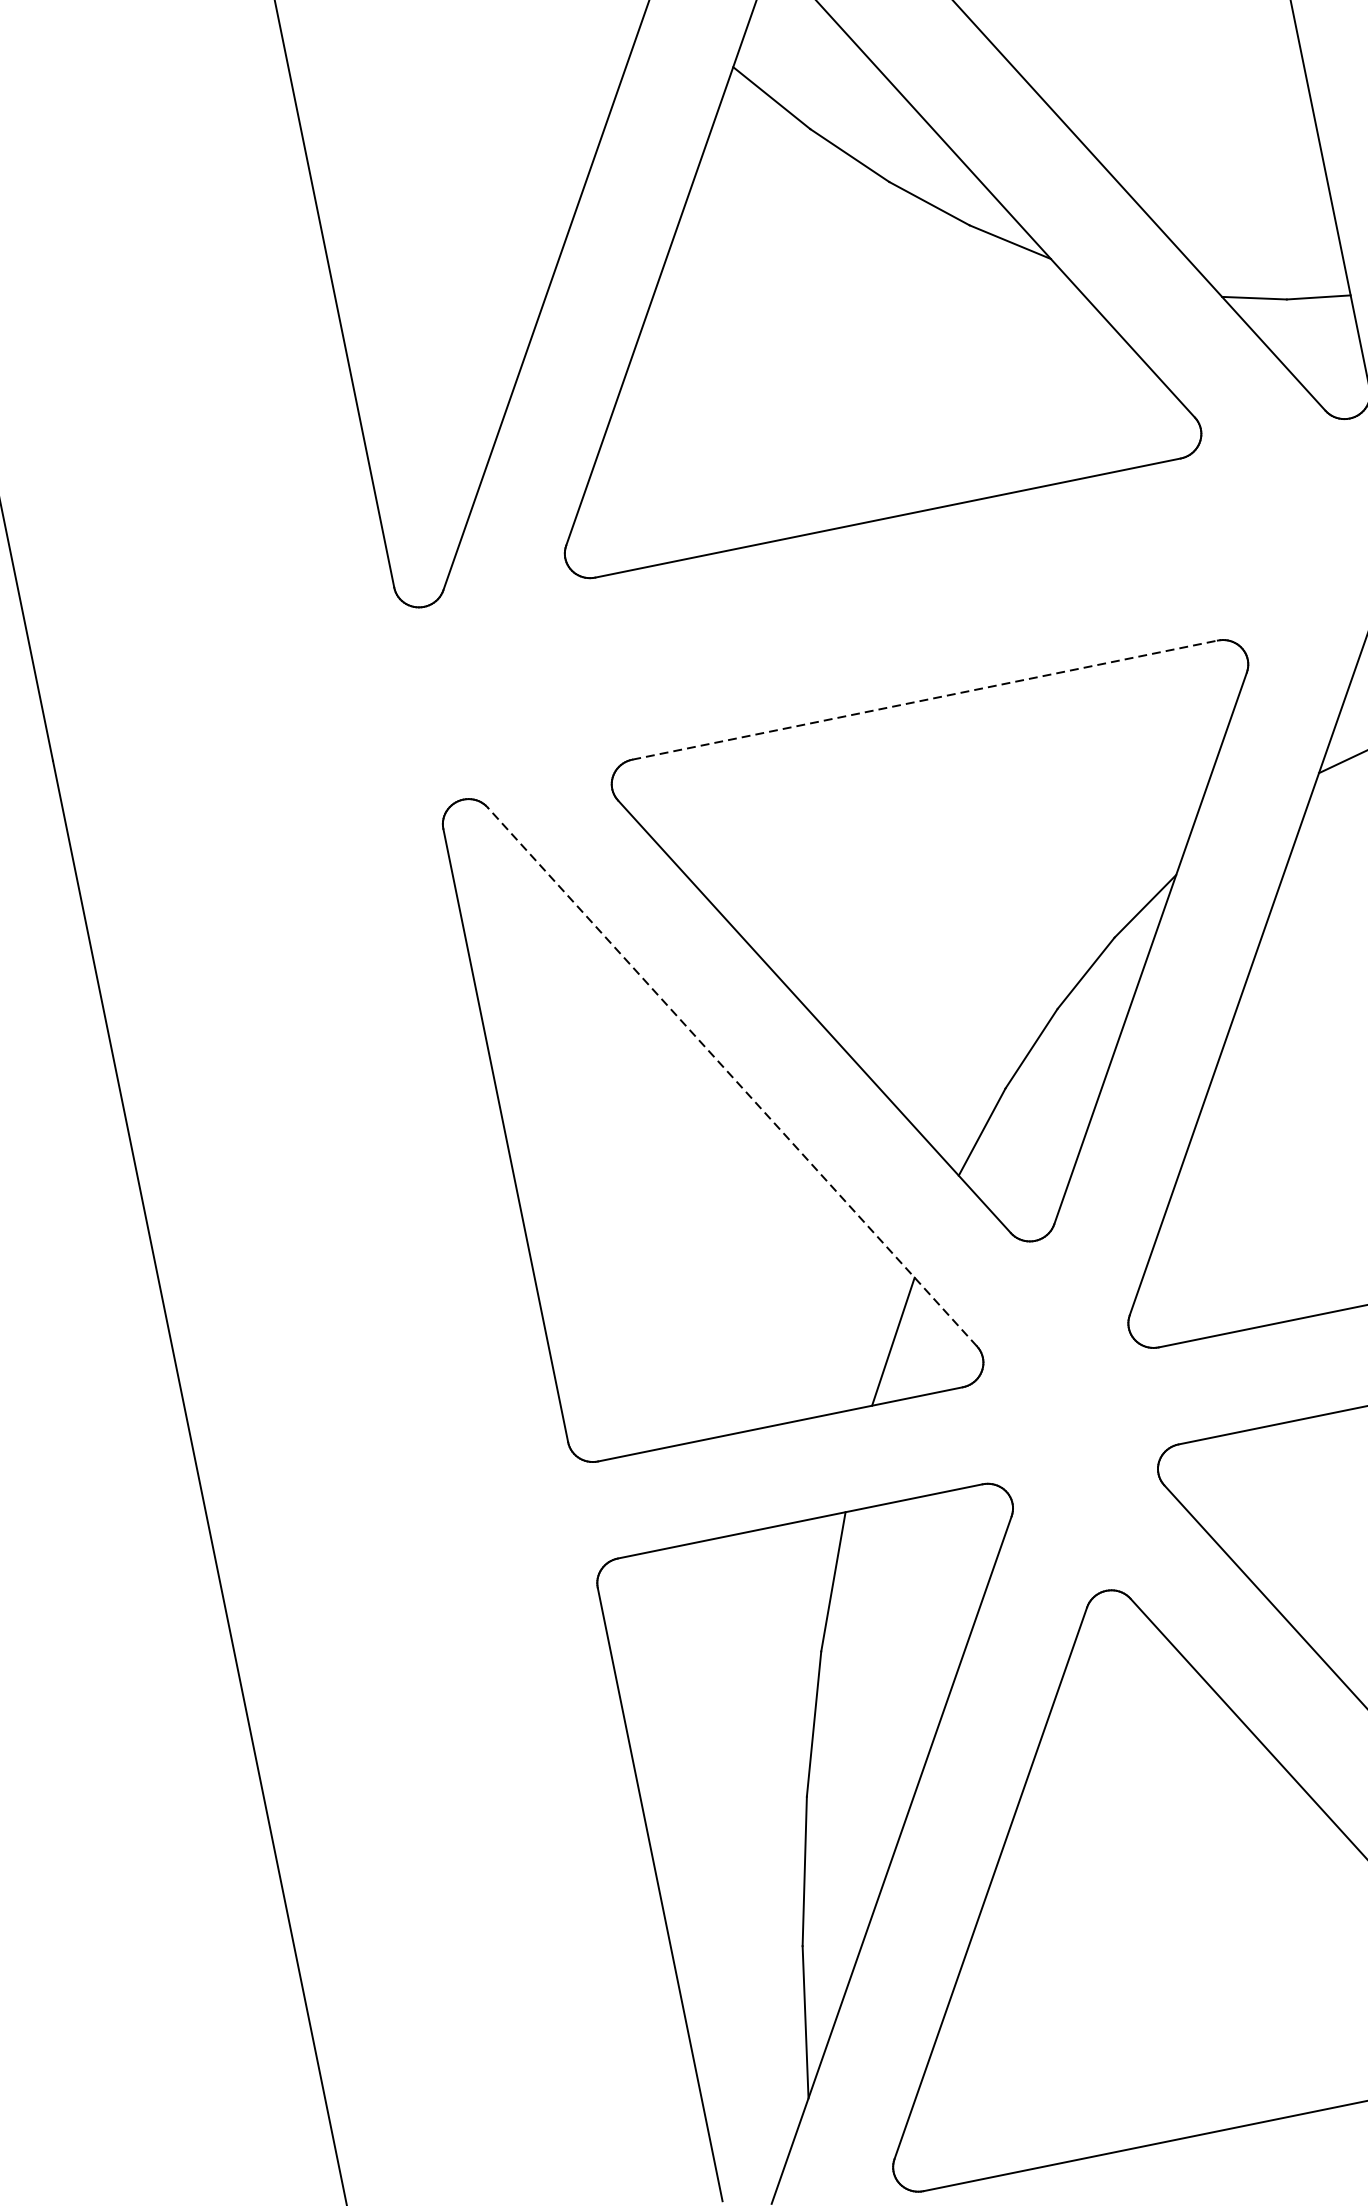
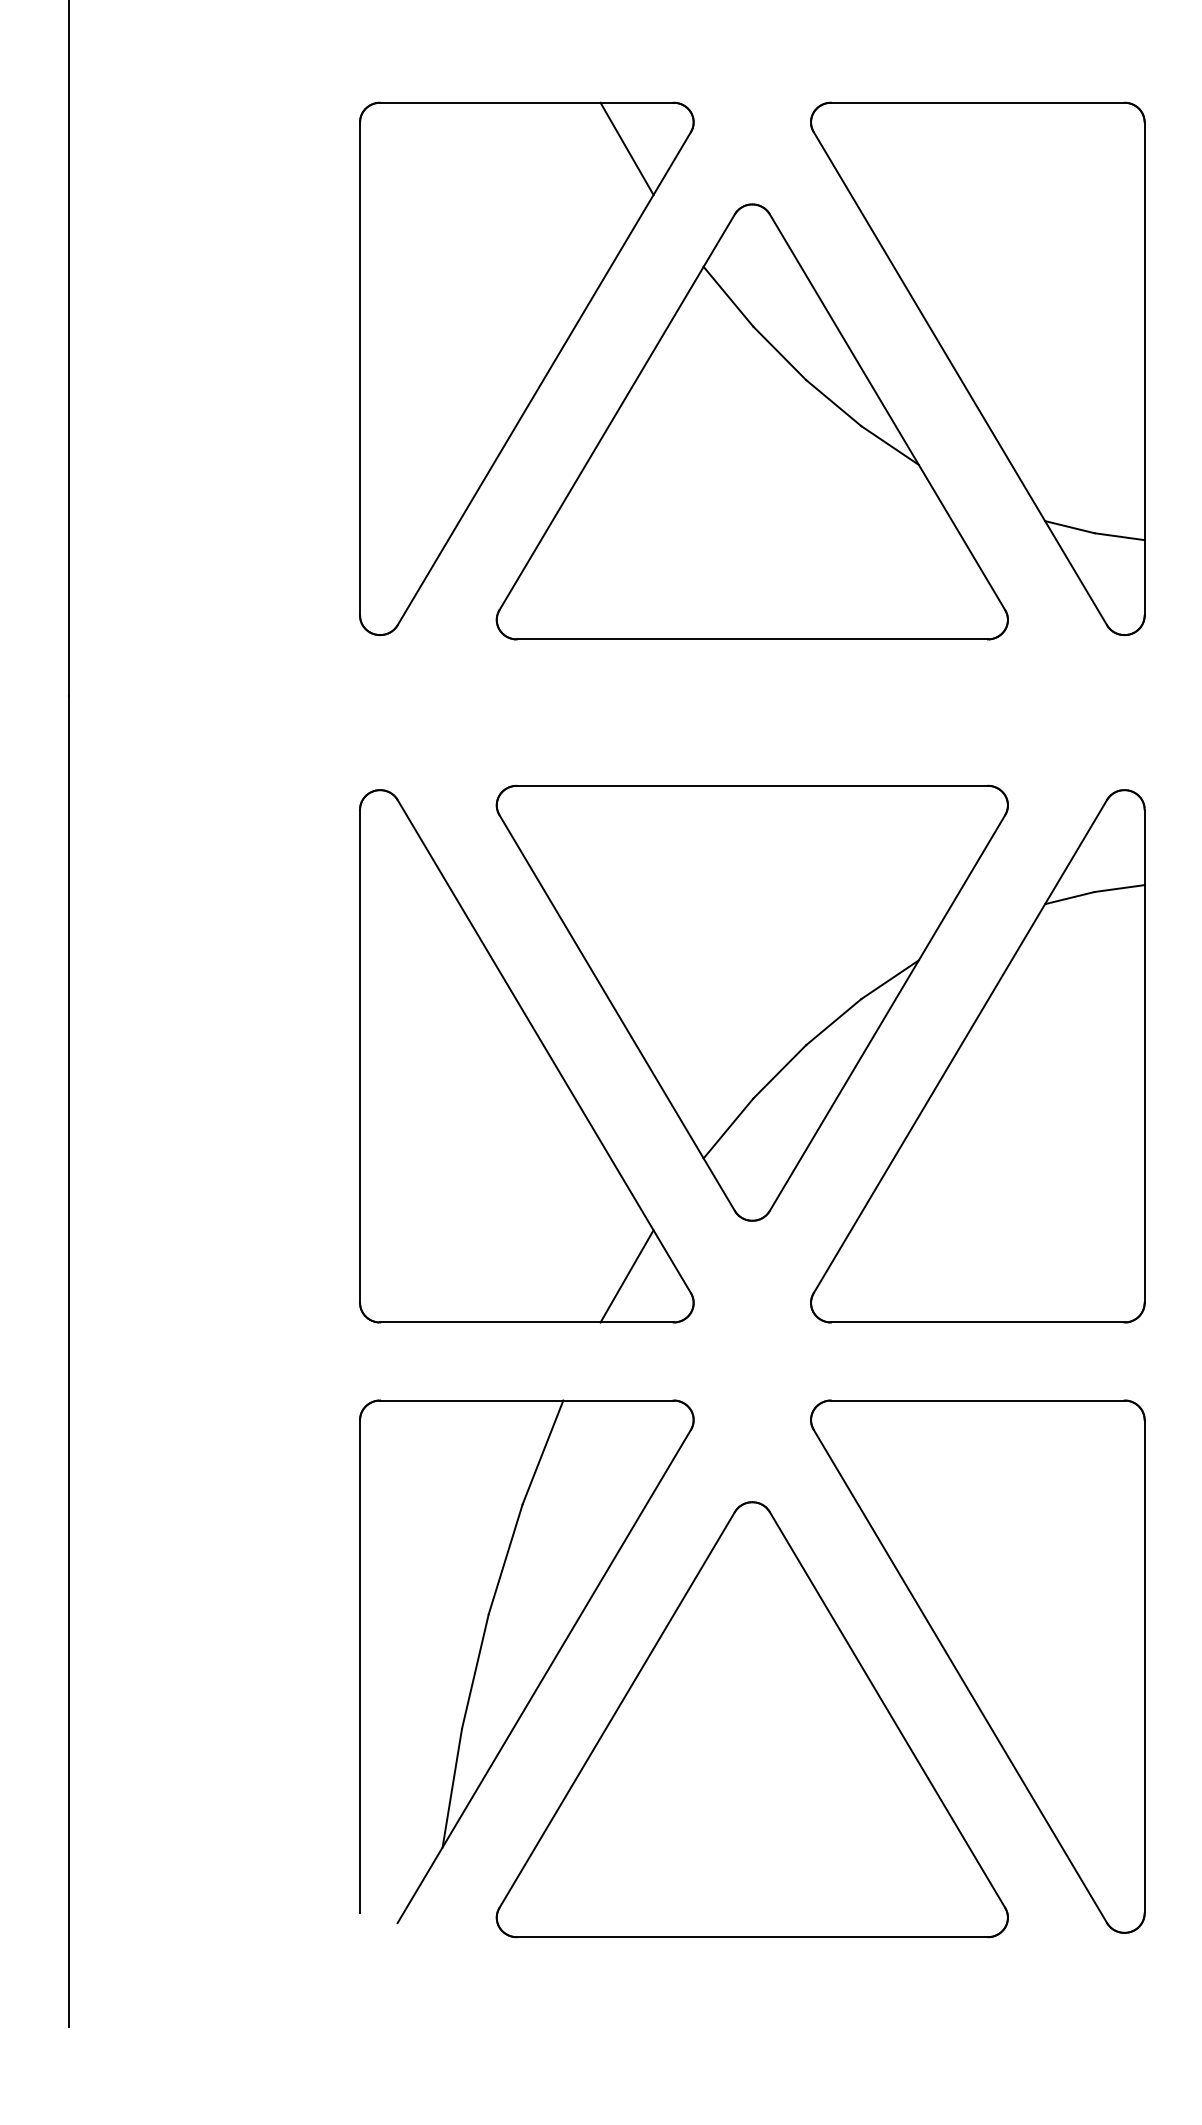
line: (925, 699) -> (752, 785), dashed -> solid
line: (732, 1076) -> (544, 1046), dashed -> solid

